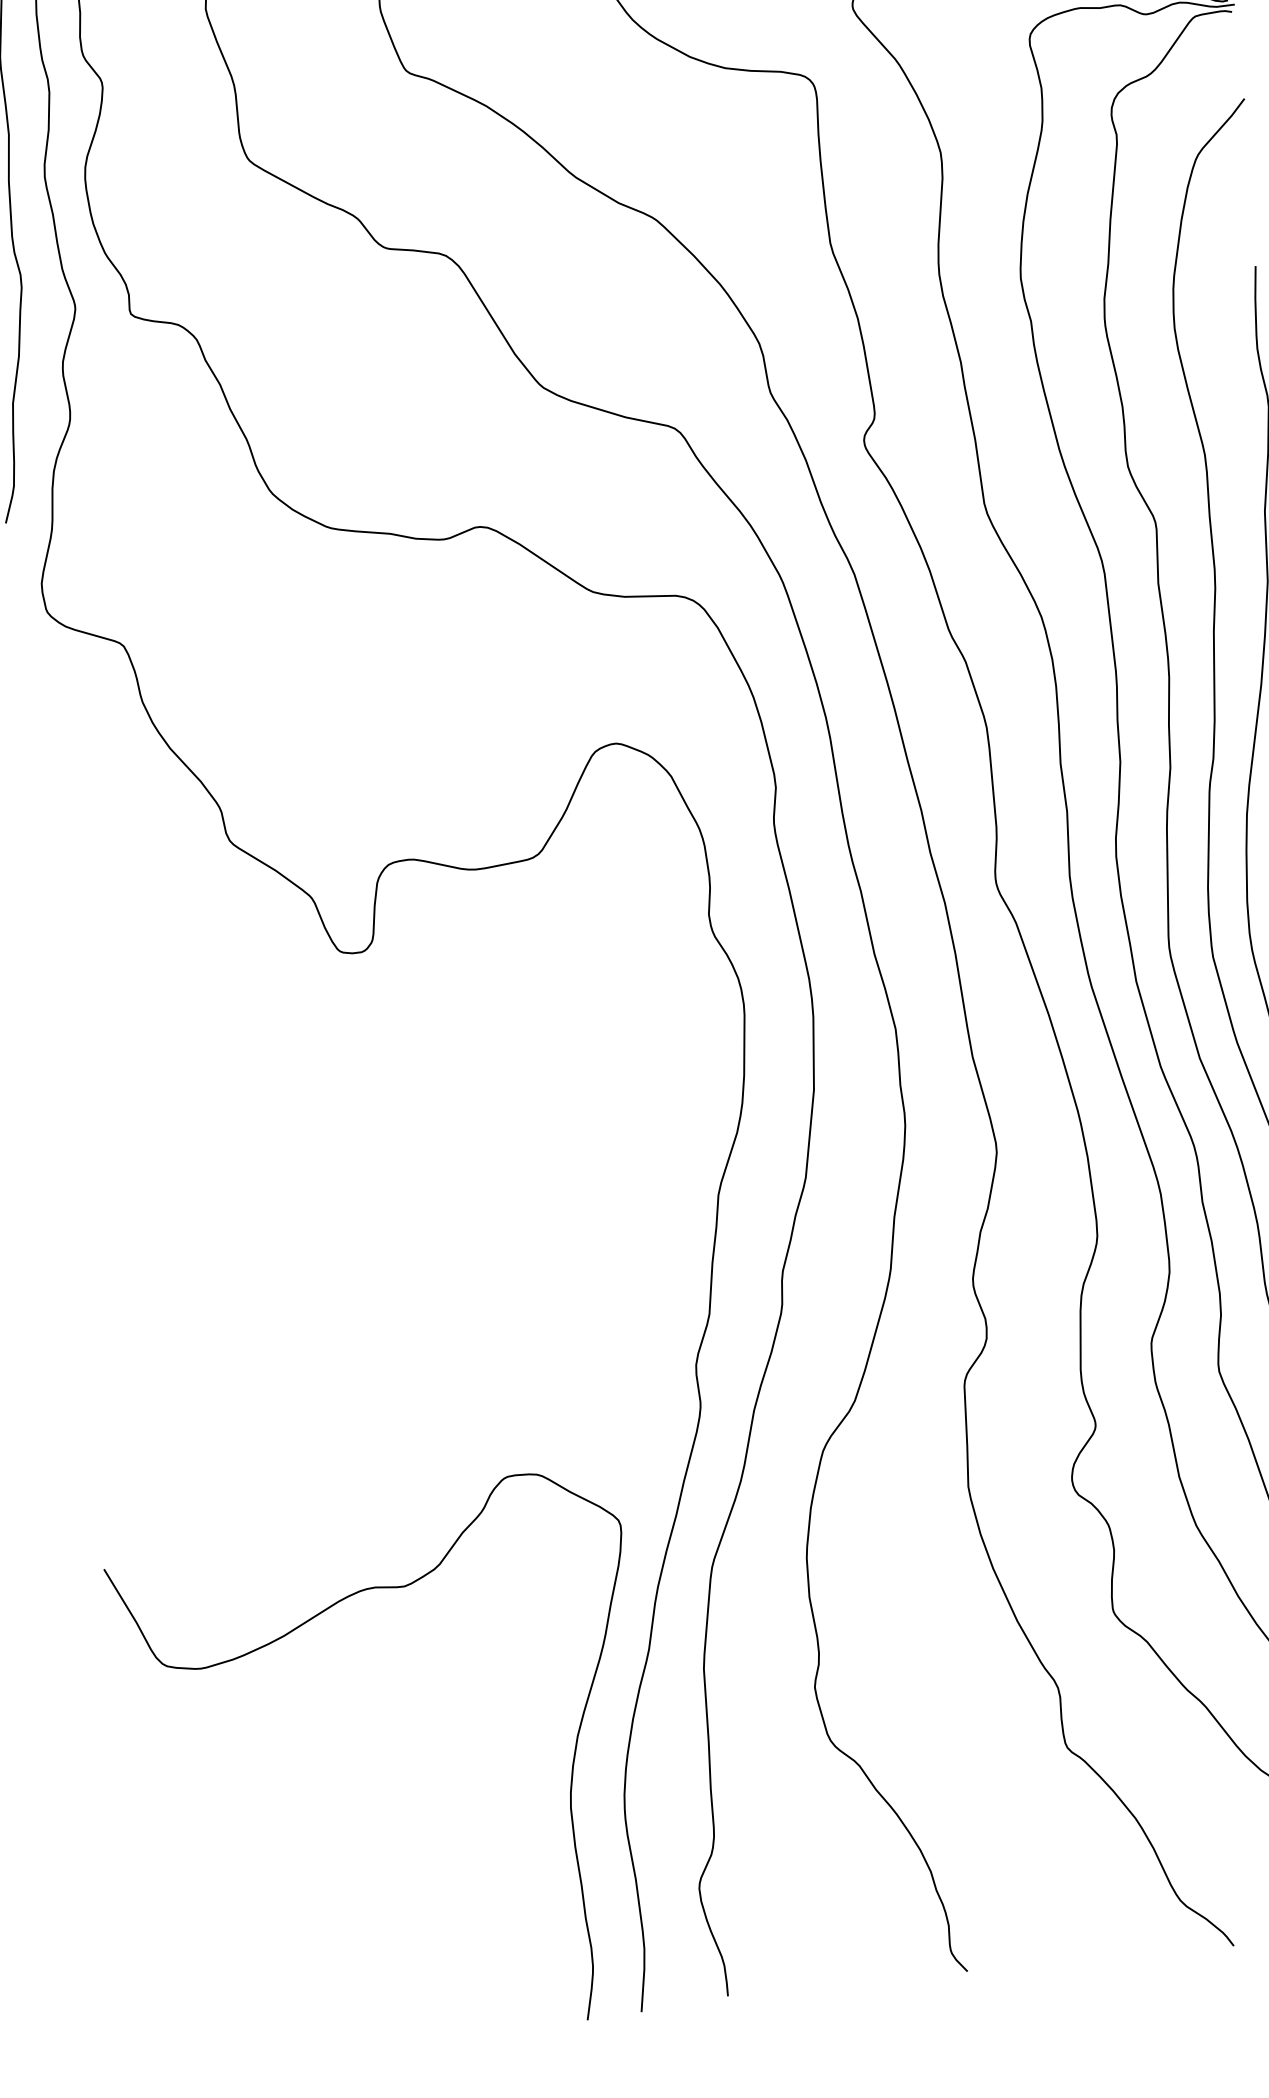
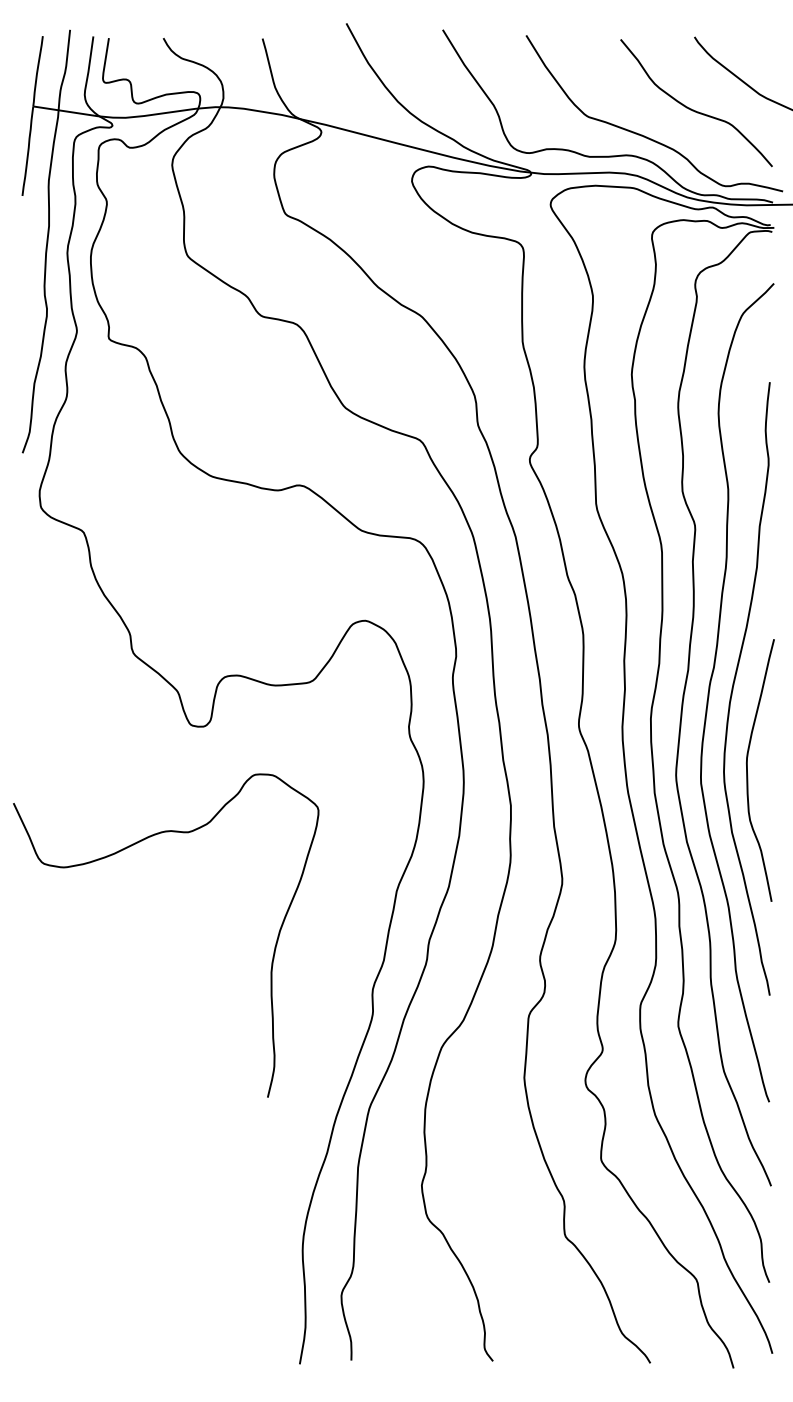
curve: (298, 1629) -> (123, 850), moved

